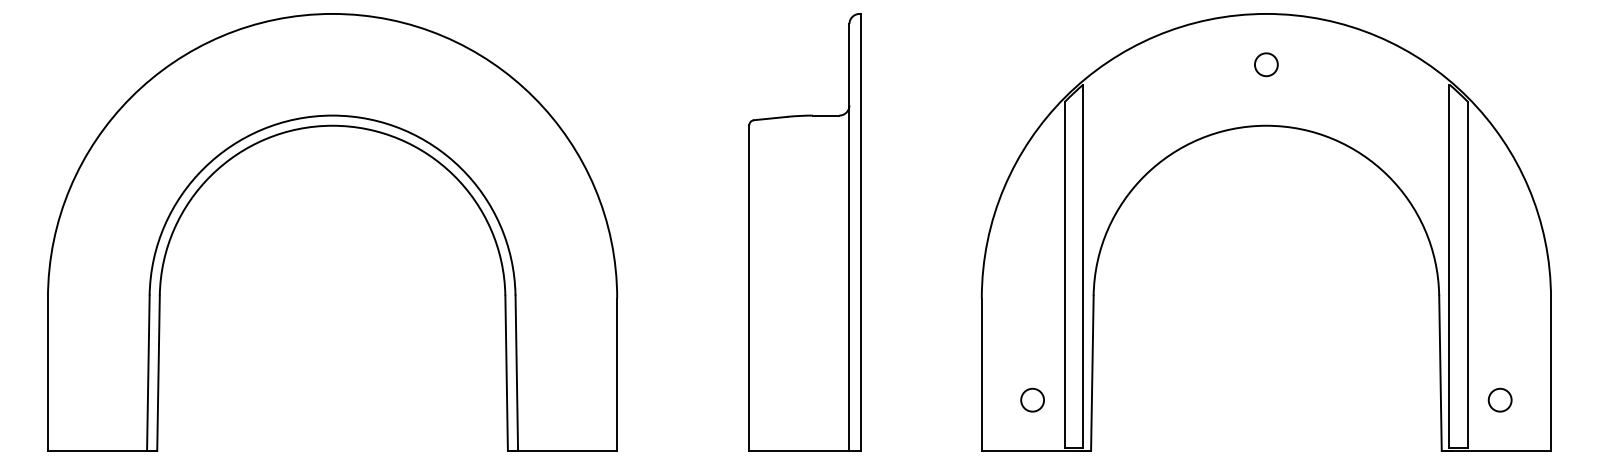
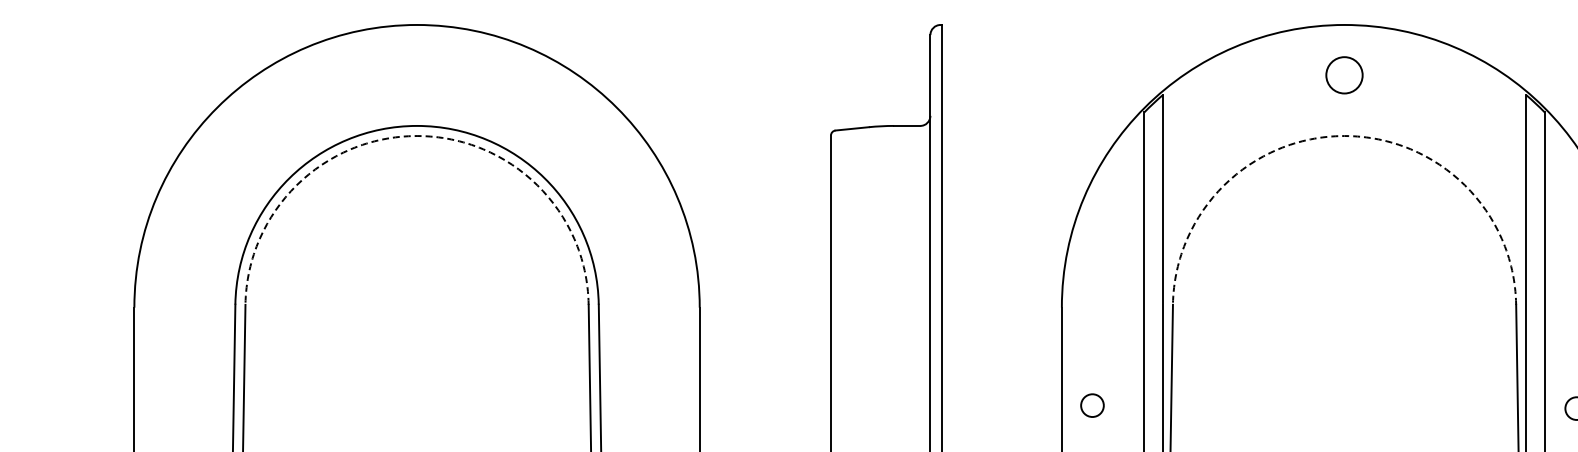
circle: (1266, 64) -> (1344, 75), size x1.6
arc: (332, 125) -> (416, 135), solid -> dashed
arc: (1266, 125) -> (1344, 135), solid -> dashed
circle: (1032, 399) -> (1092, 404), moved

